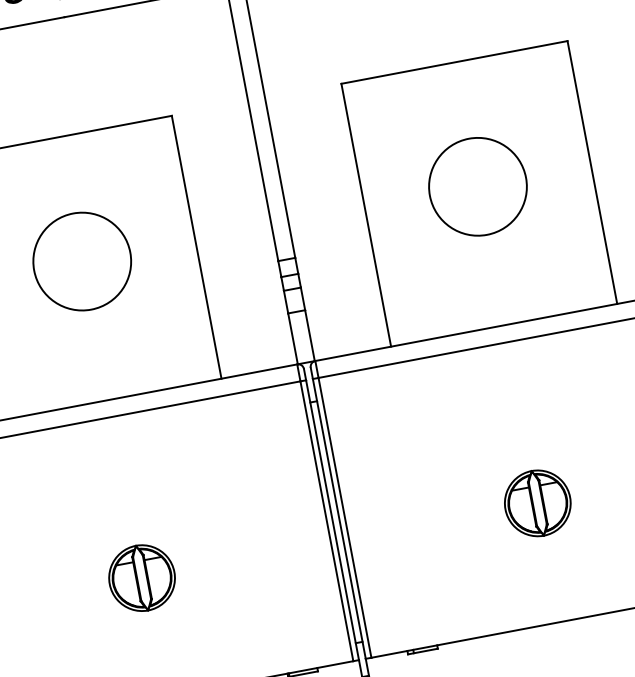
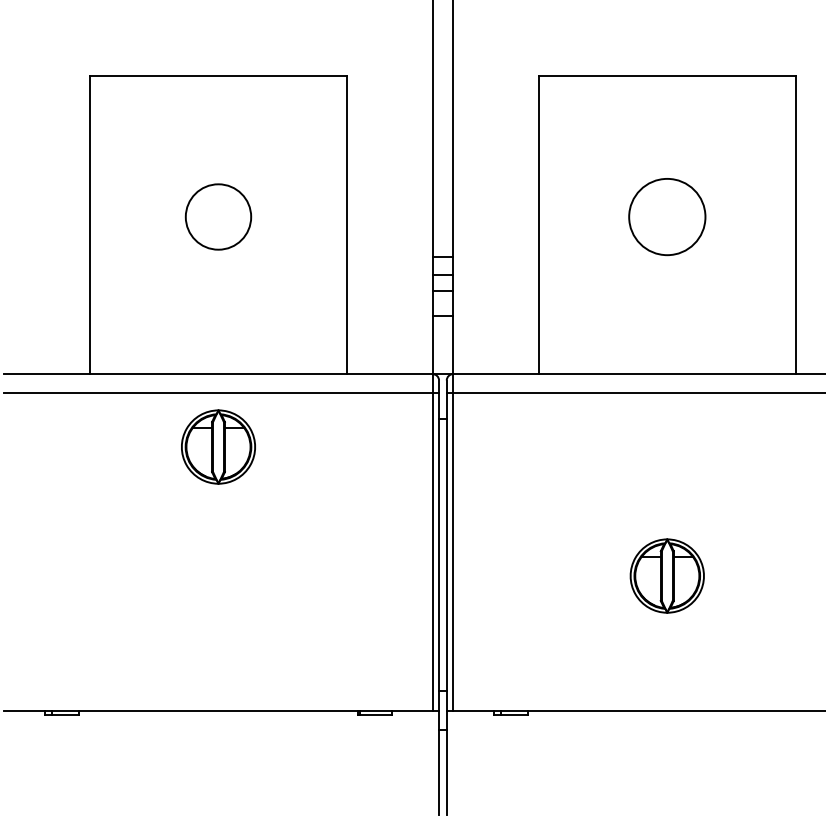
circle: (477, 186) -> (666, 216), size x0.7
circle: (82, 261) -> (218, 216), size x0.6
part: (141, 577) -> (218, 446), moved

